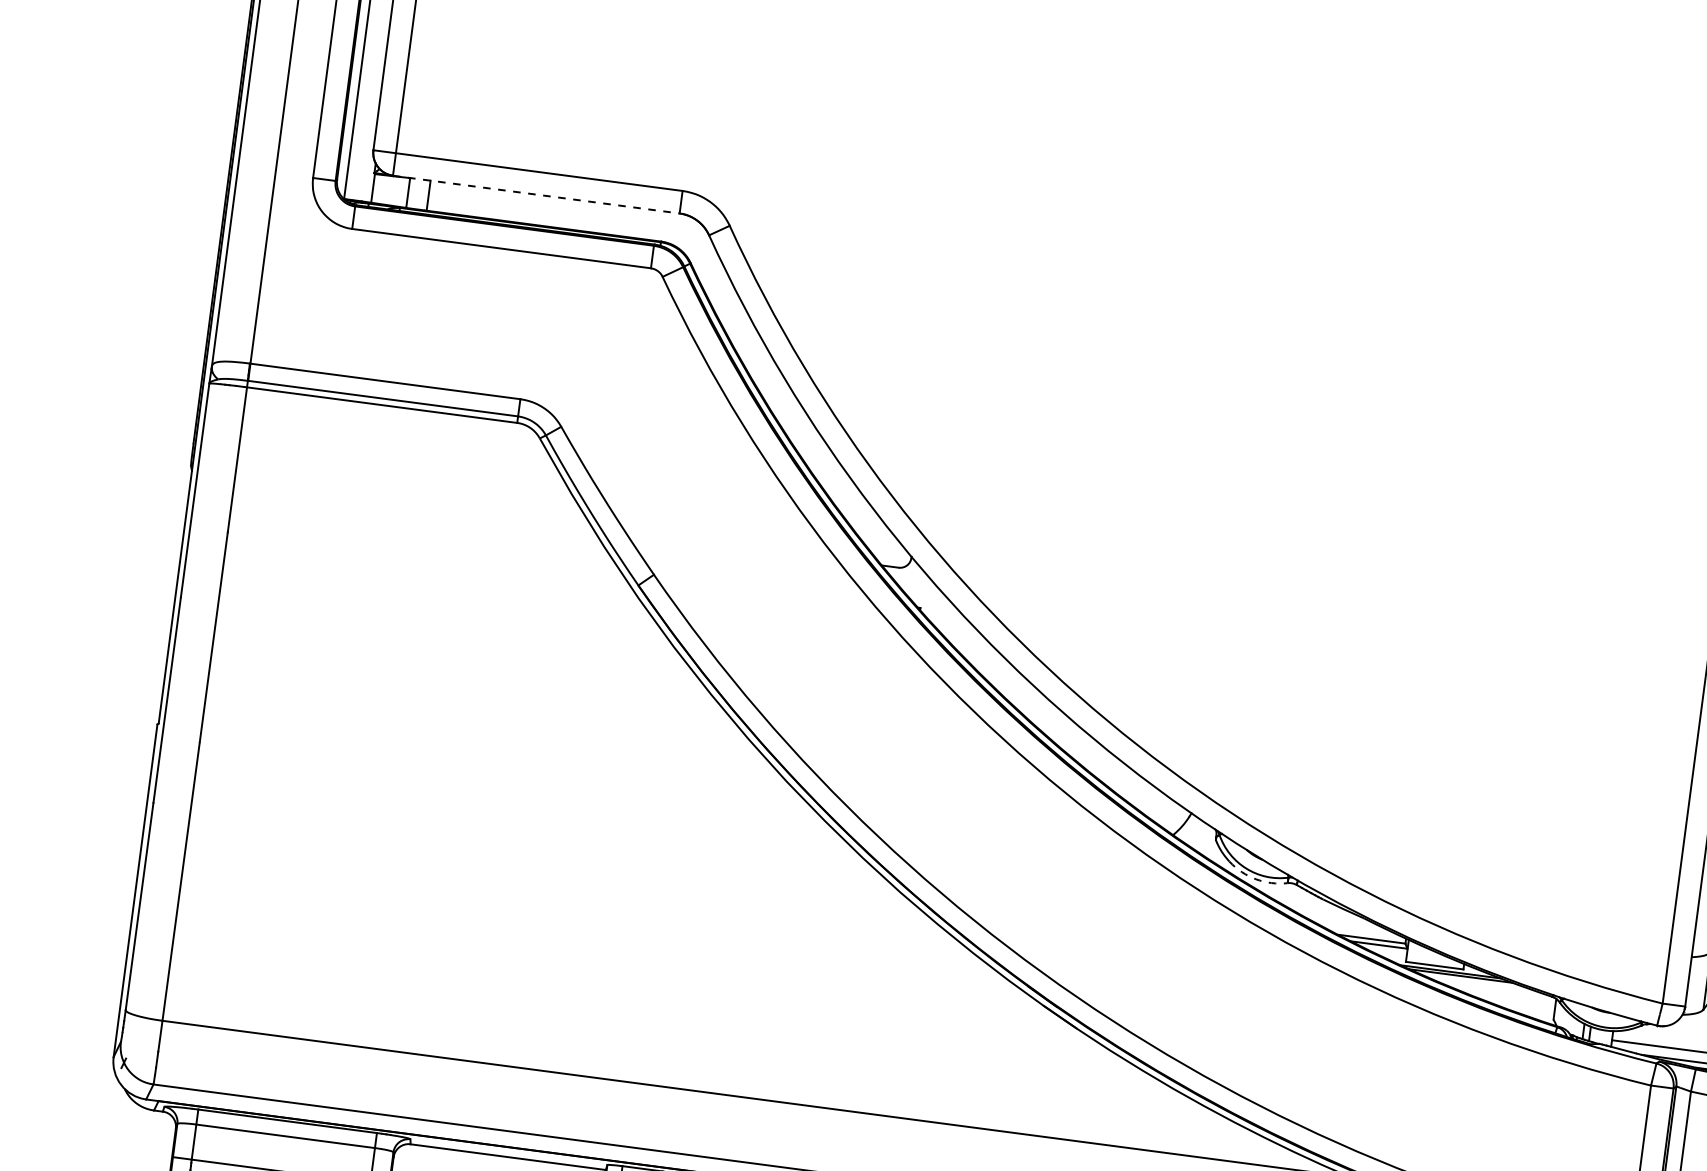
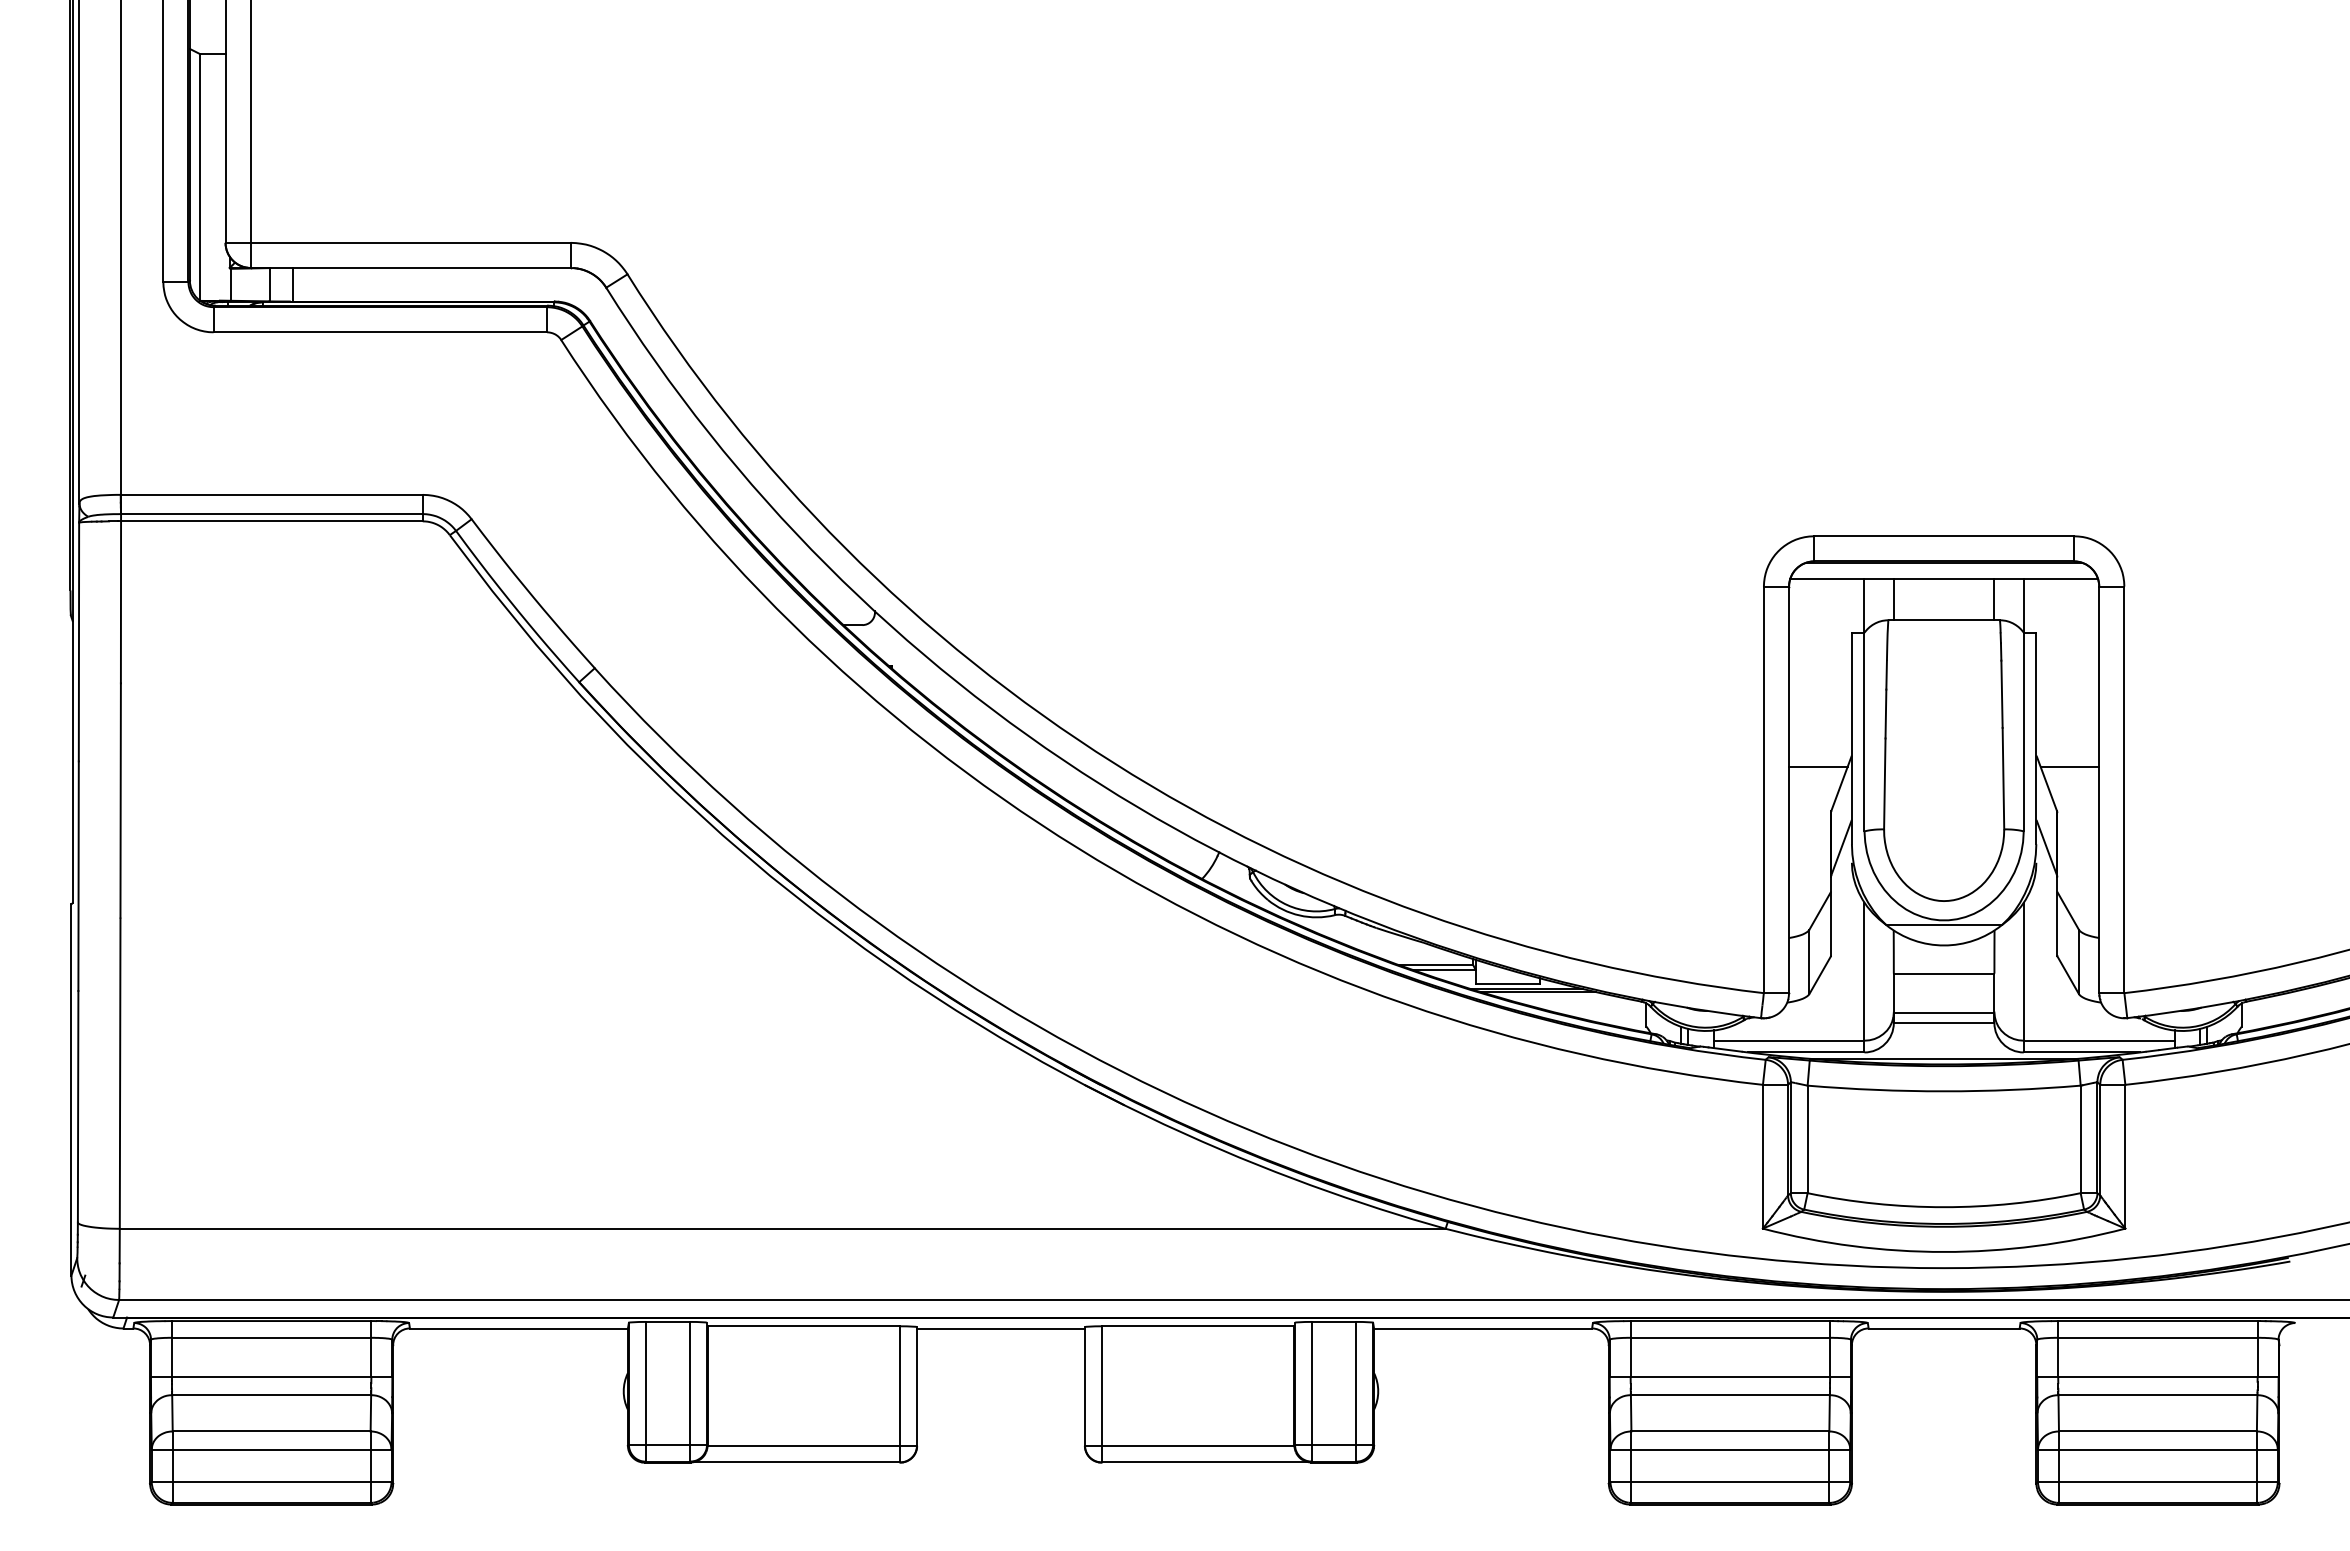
line: (536, 195) -> (411, 268), dashed -> solid
arc: (1255, 879) -> (1299, 915), dashed -> solid

